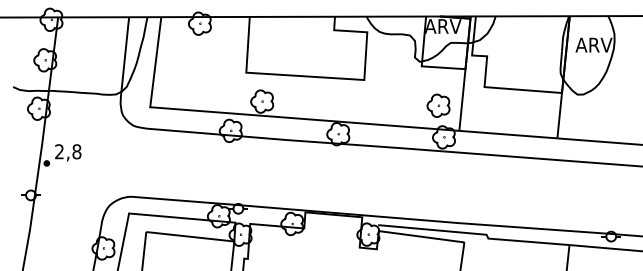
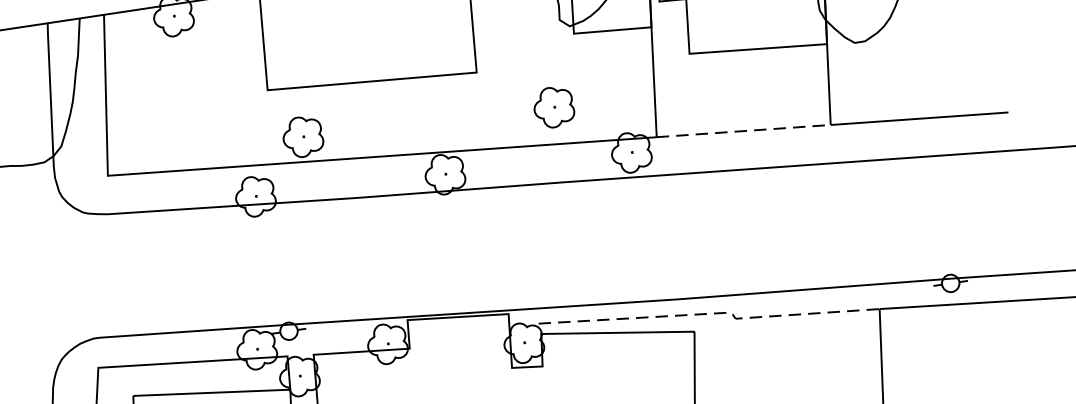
part: (438, 105) -> (553, 106), moved
line: (508, 134) -> (743, 130), solid -> dashed
line: (476, 233) -> (713, 312), solid -> dashed

